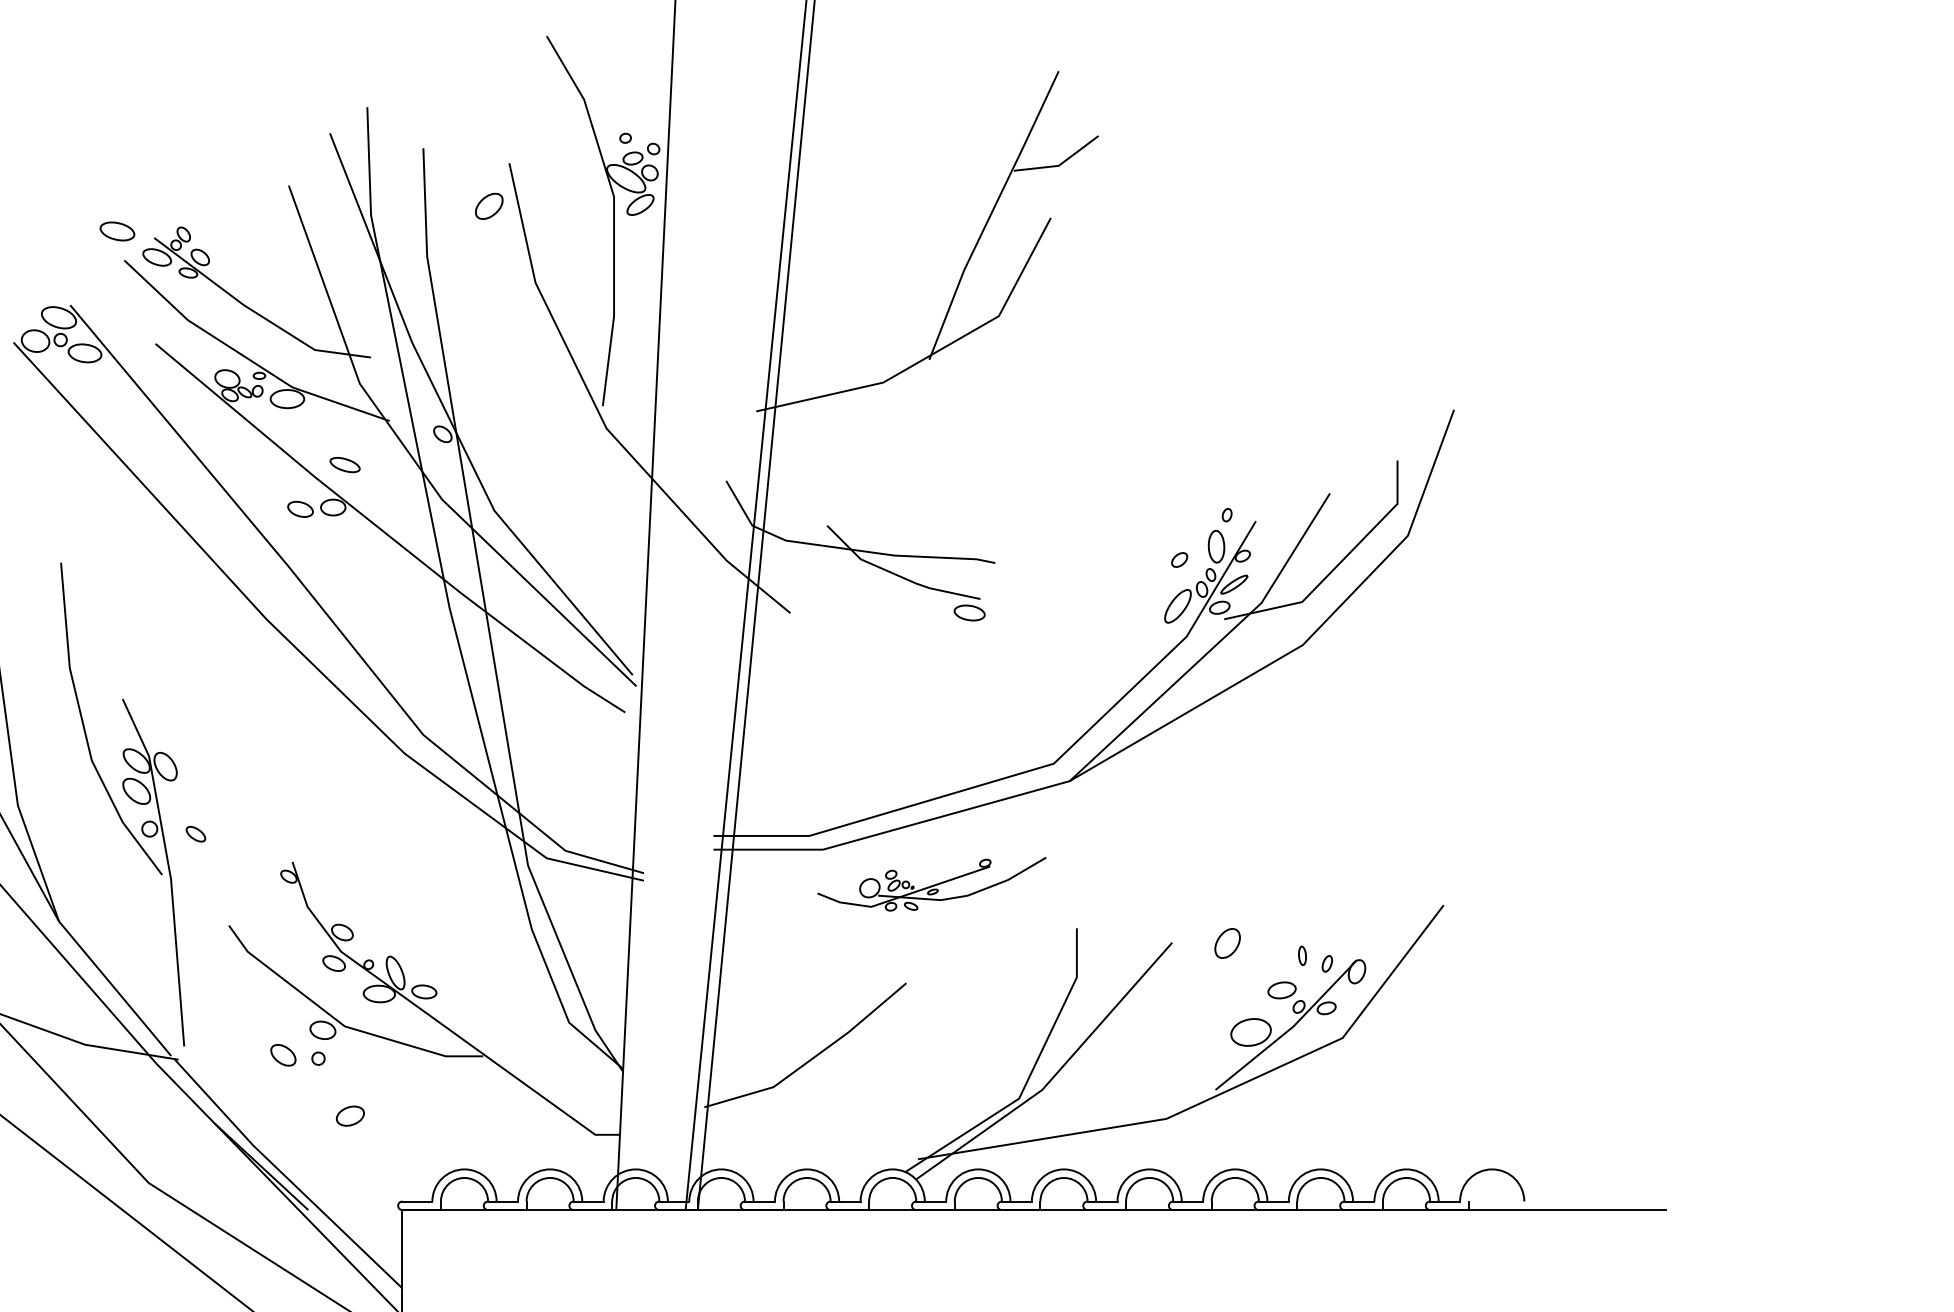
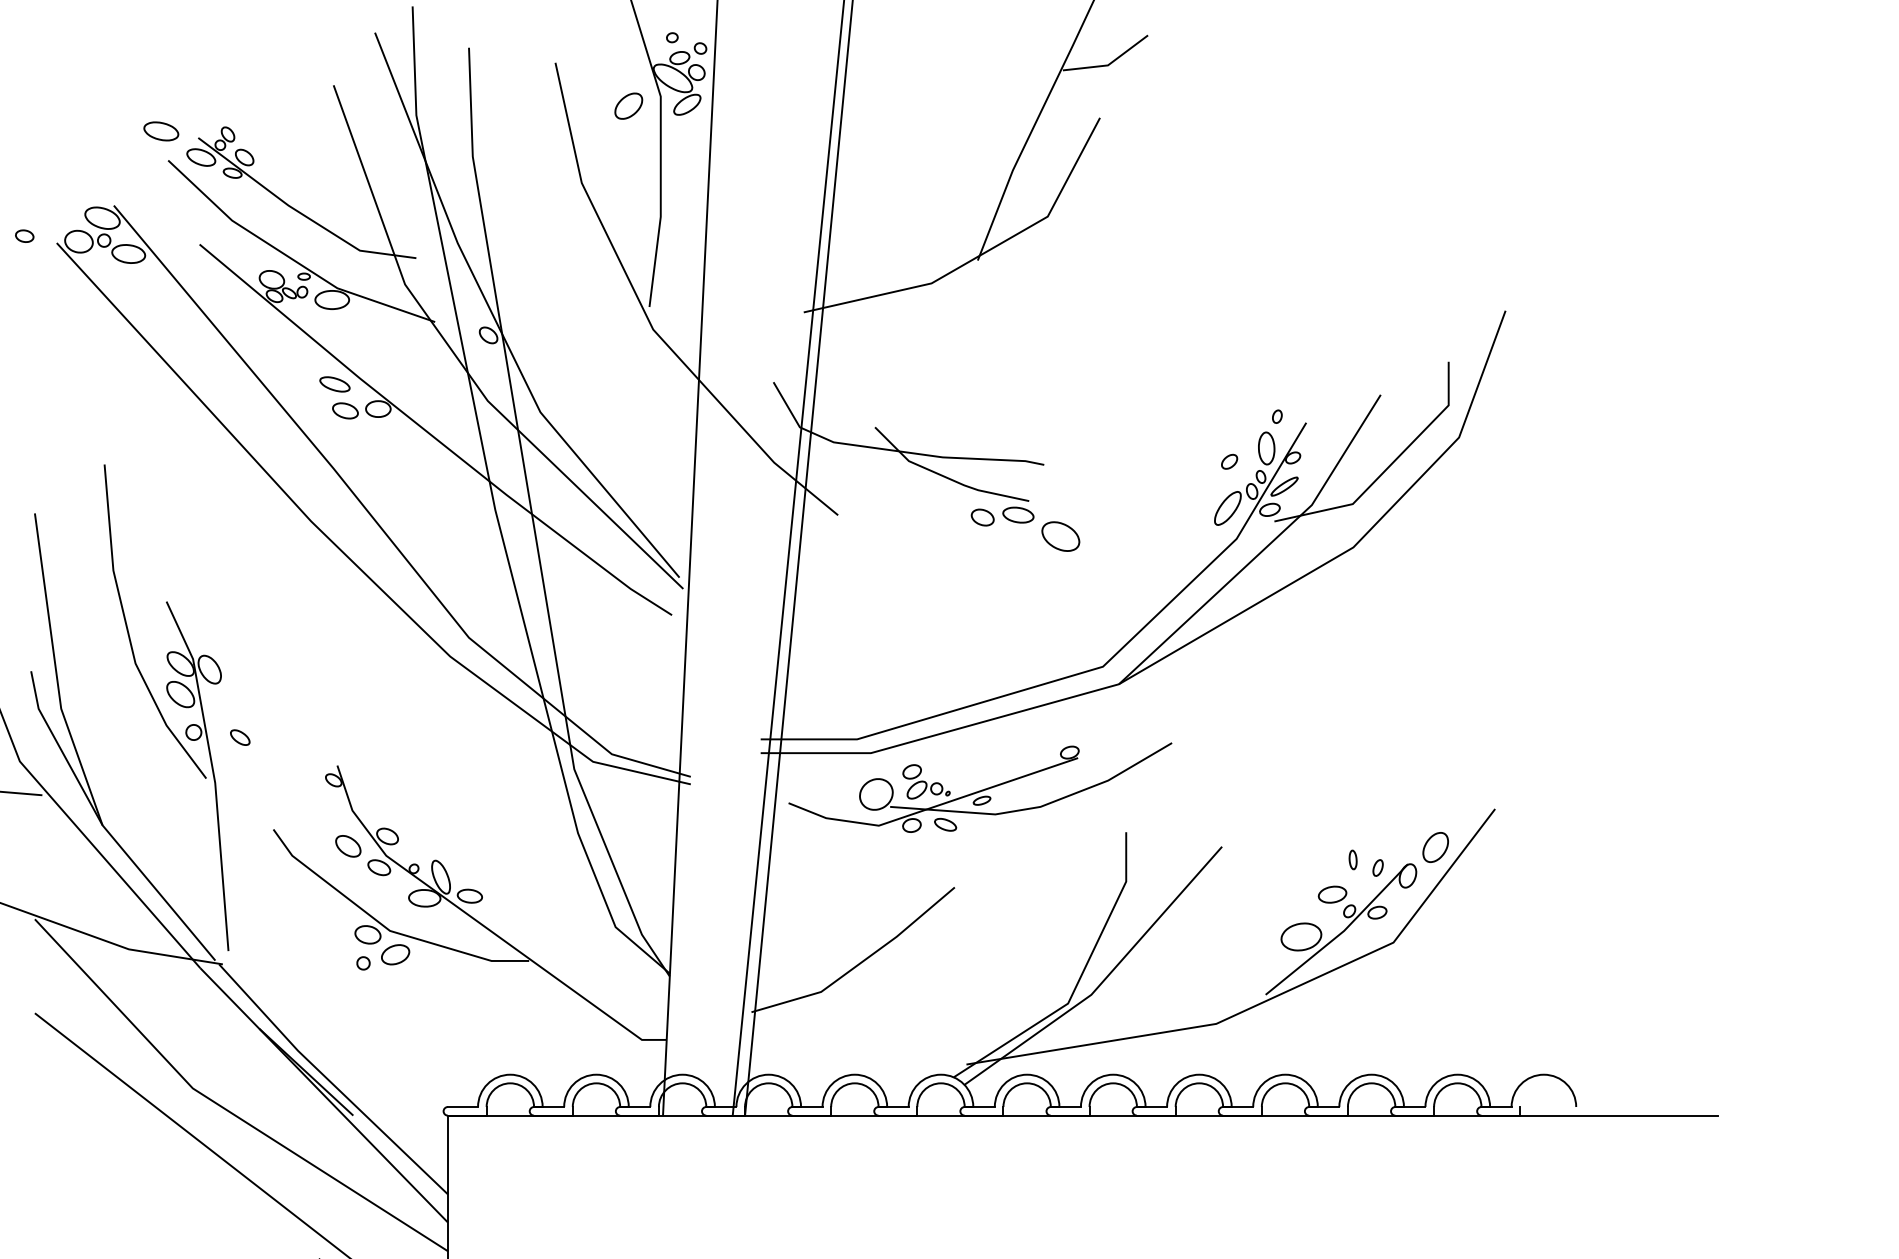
part: (489, 205) -> (629, 105), moved
part: (344, 465) -> (334, 384), moved
part: (934, 615) -> (983, 517), added
part: (1011, 634) -> (1060, 536), added
part: (931, 884) -> (980, 788), size x1.67
part: (1227, 943) -> (1435, 847), moved
part: (283, 1055) -> (348, 846), moved
part: (349, 1115) -> (394, 954), moved

